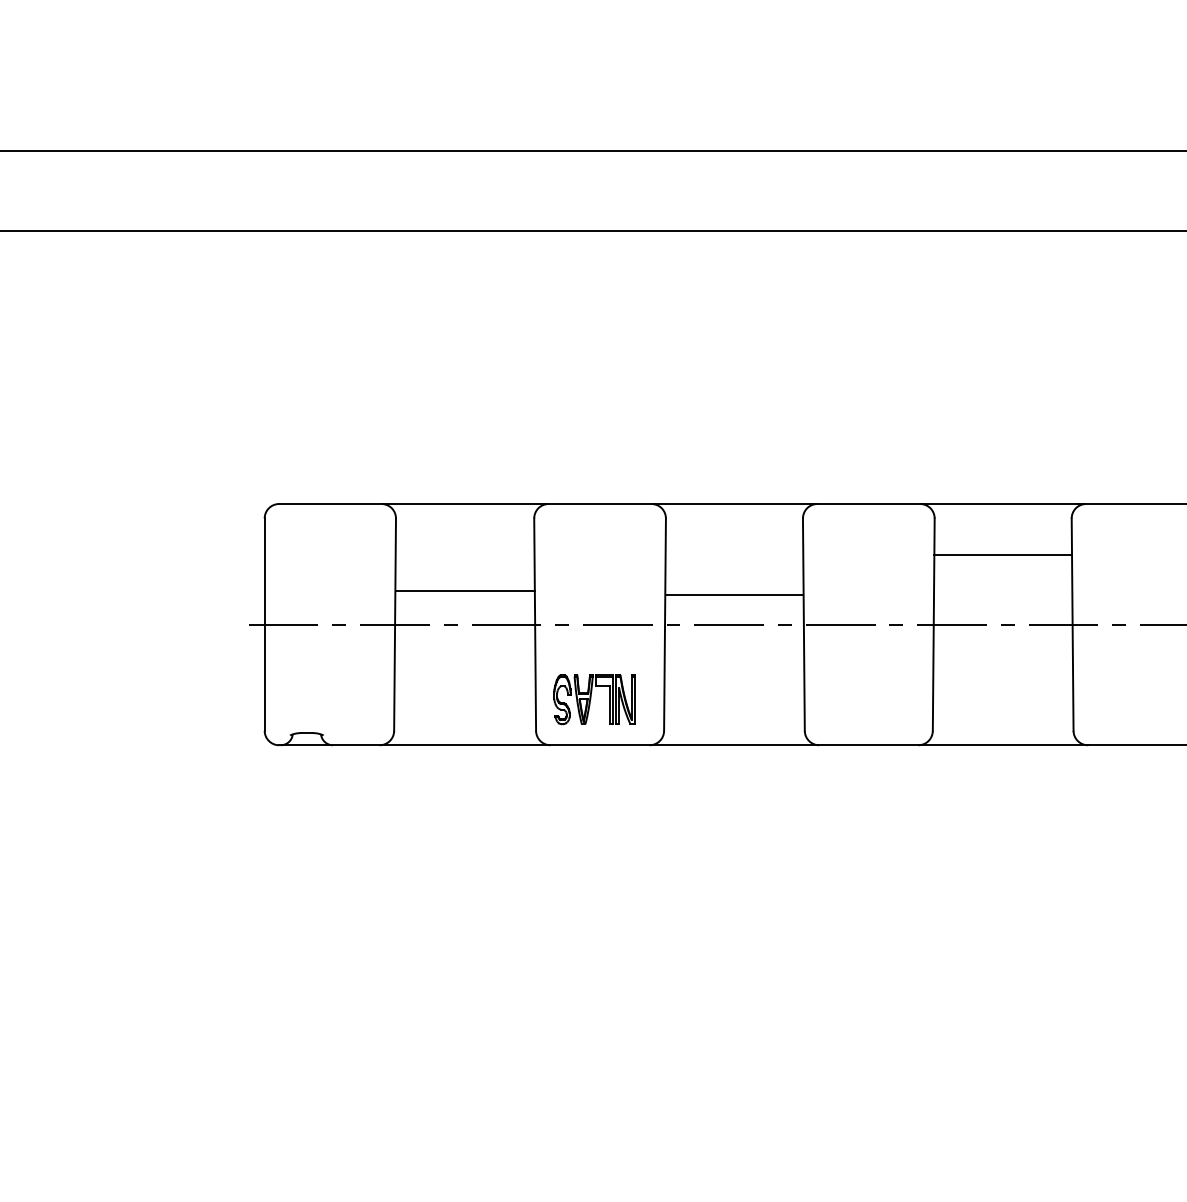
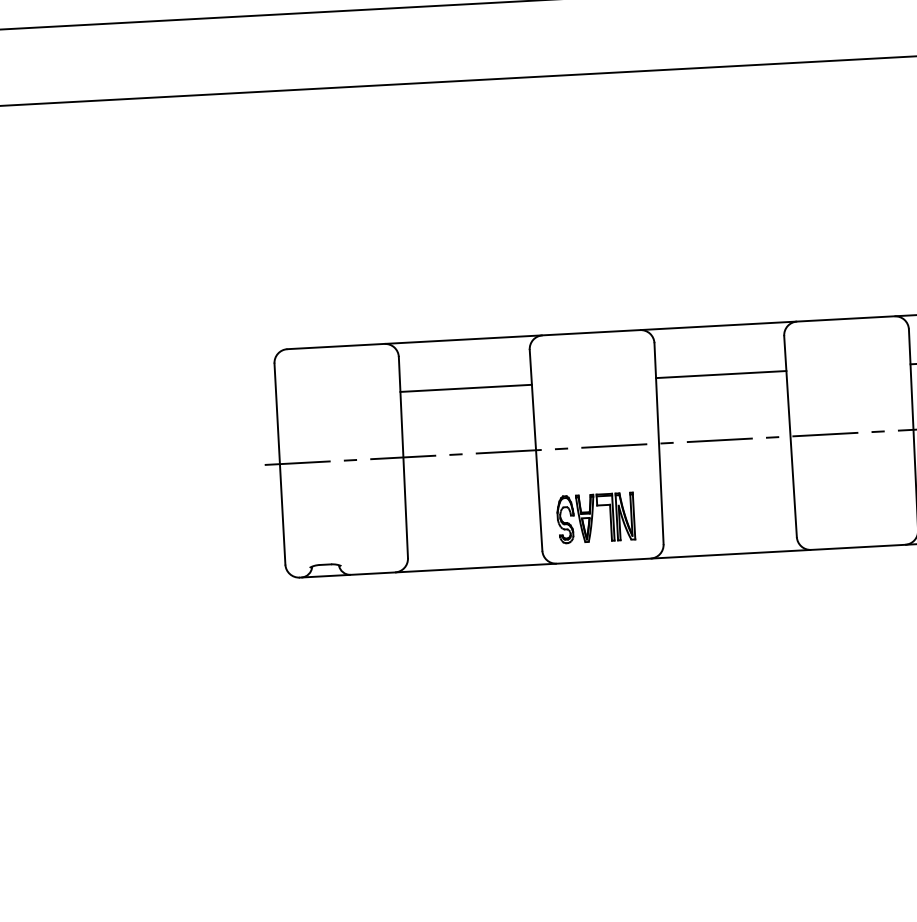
line: (464, 591) -> (465, 388), moved
line: (734, 595) -> (721, 374), moved

